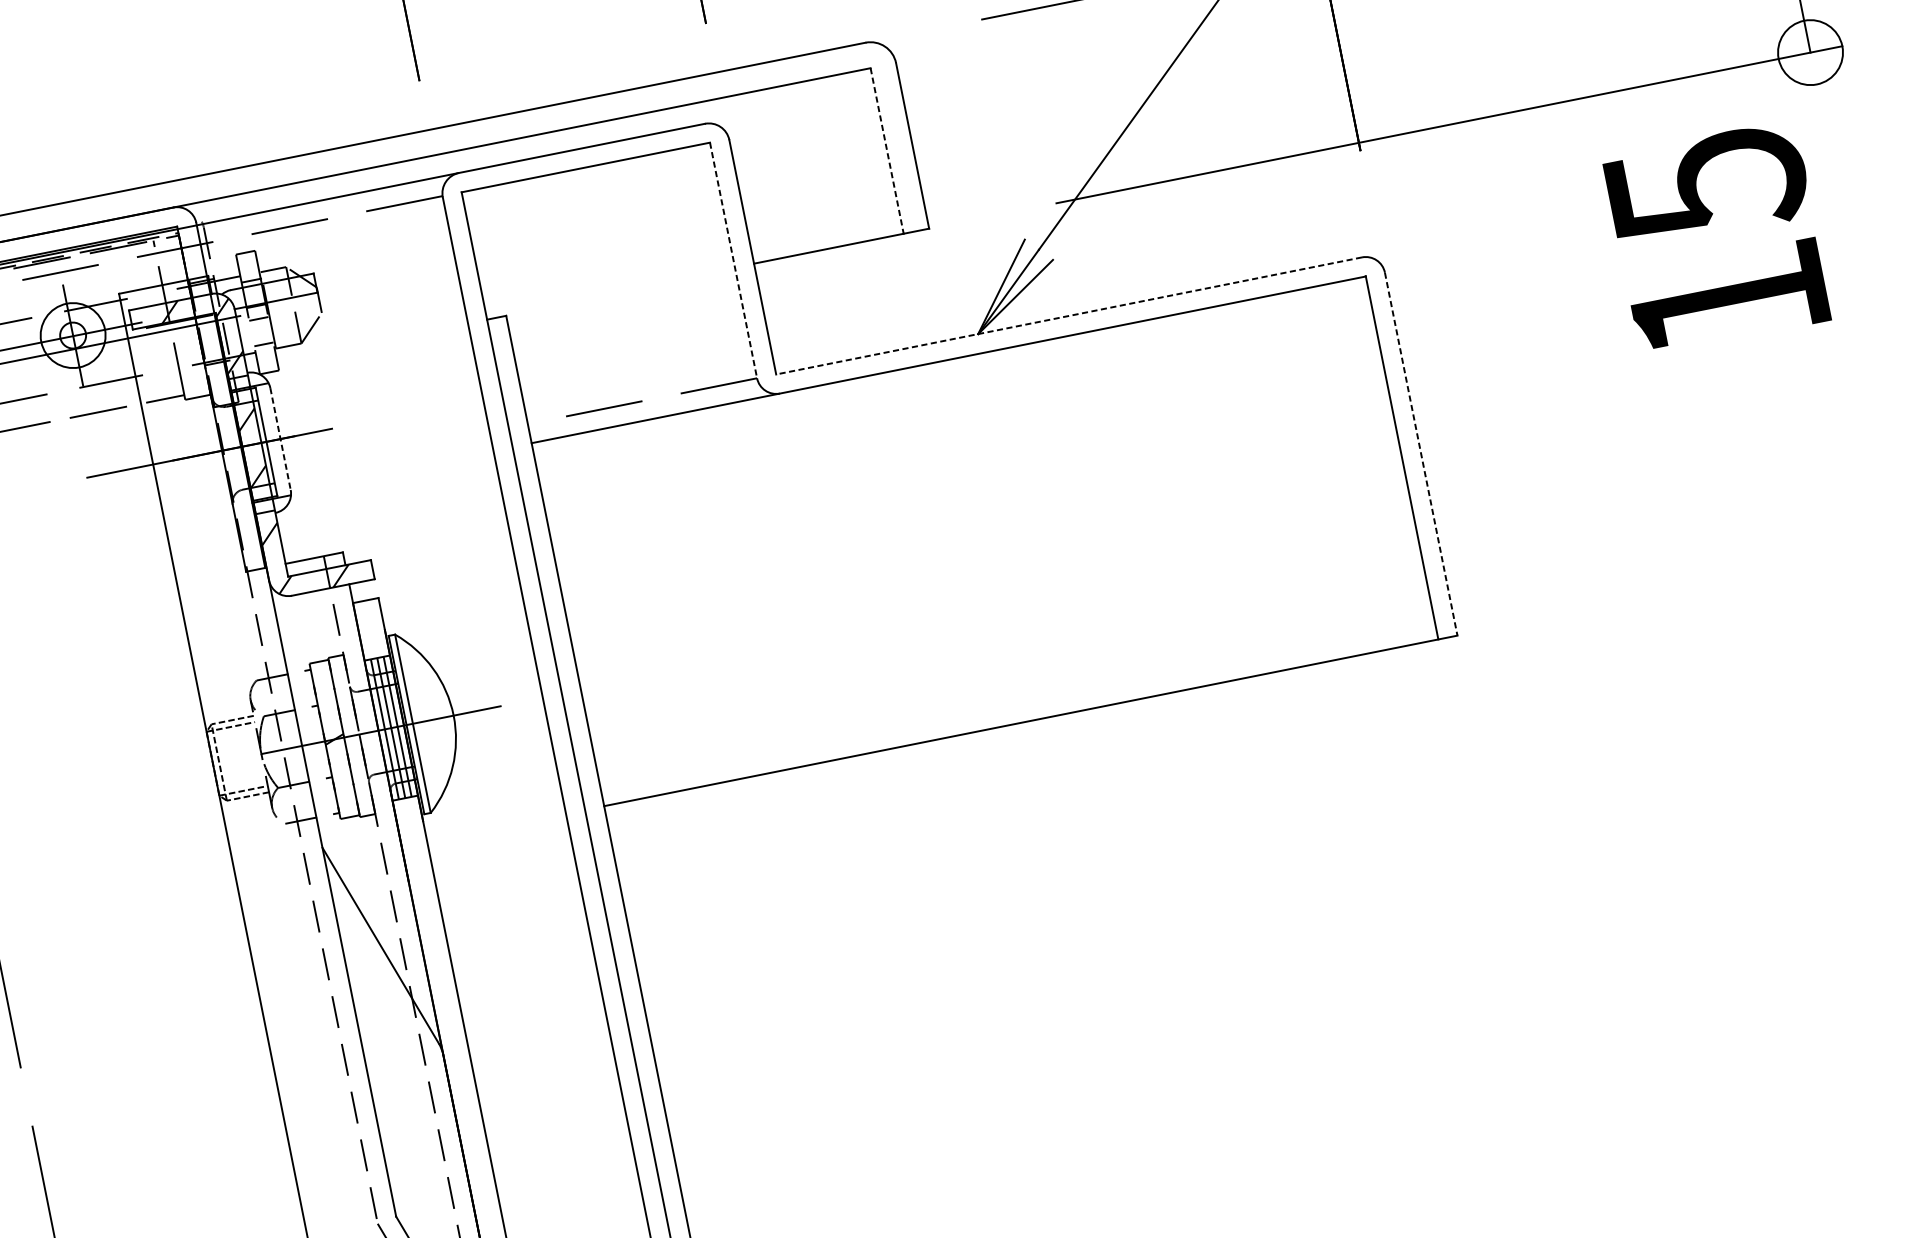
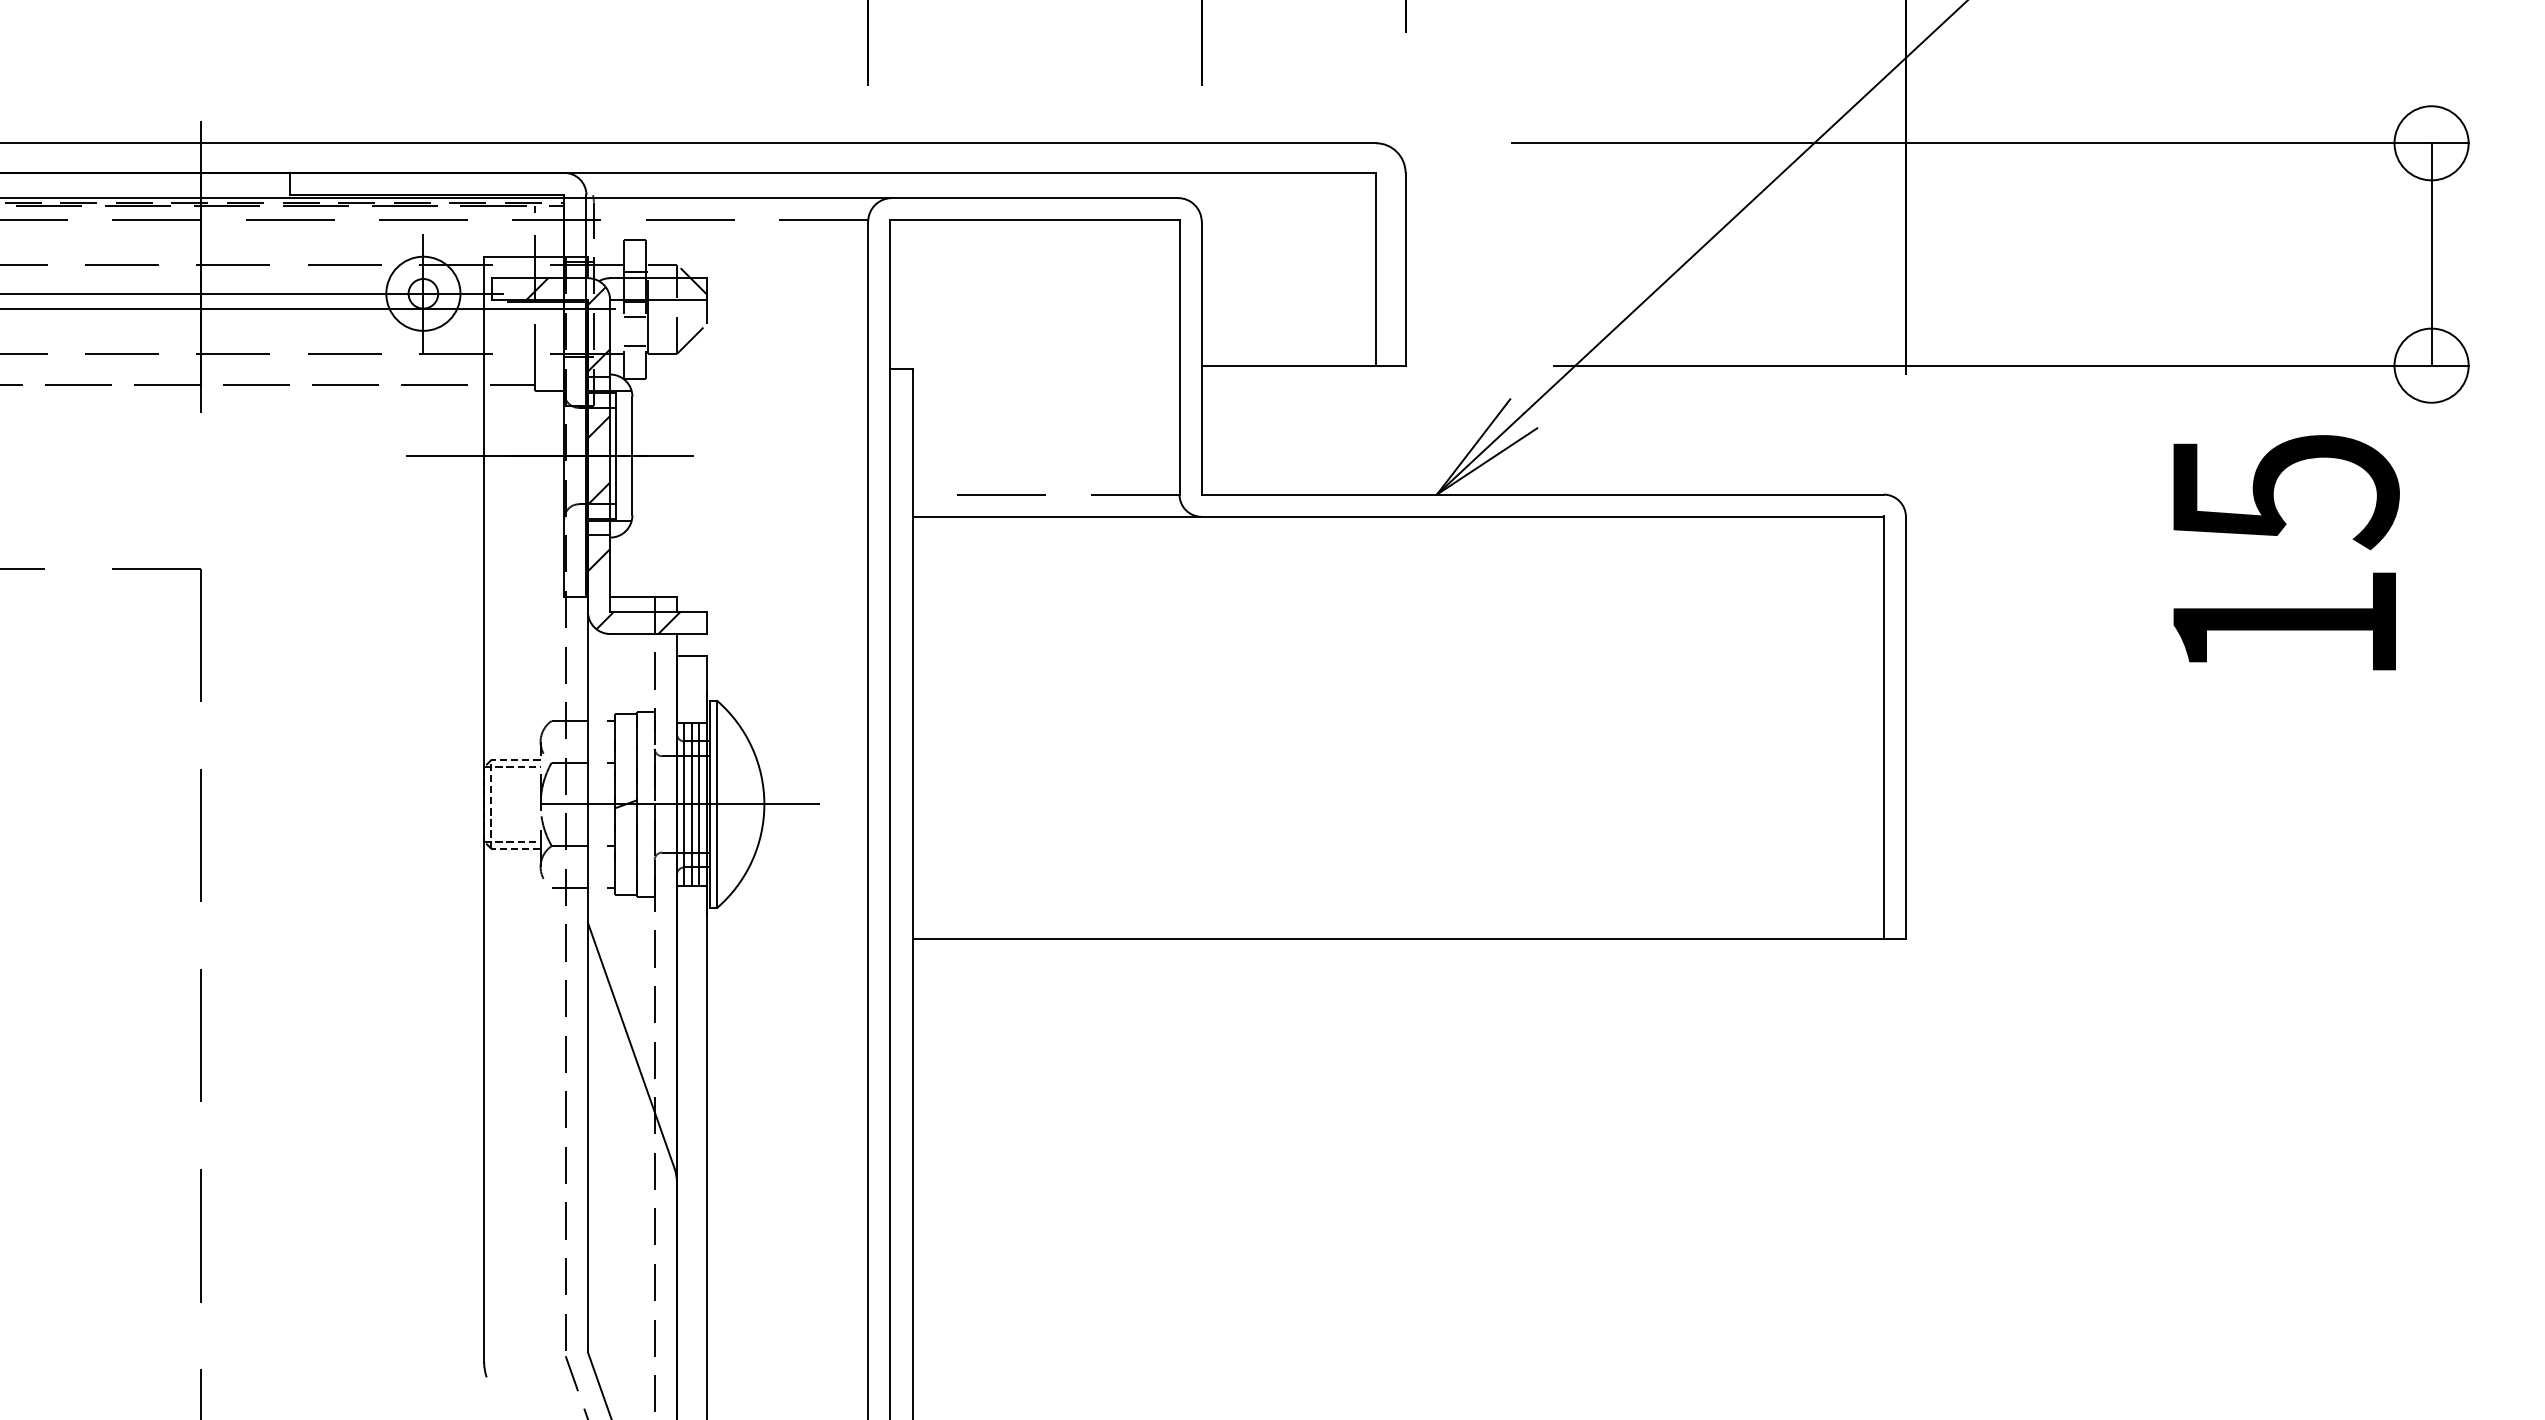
line: (886, 151) -> (1375, 269), dashed -> solid
line: (733, 260) -> (1179, 357), dashed -> solid
line: (1068, 315) -> (1542, 494), dashed -> solid
line: (280, 439) -> (632, 456), dashed -> solid
line: (1420, 454) -> (1905, 728), dashed -> solid

